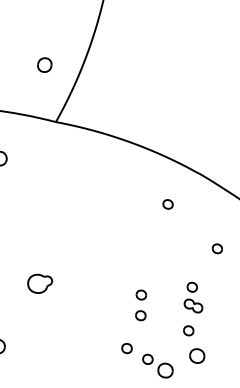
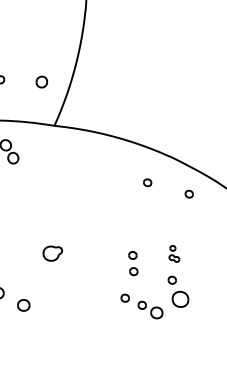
part: (216, 247) -> (188, 193), moved
part: (194, 297) -> (174, 253), size x0.7
part: (197, 356) -> (180, 299), size x1.4

